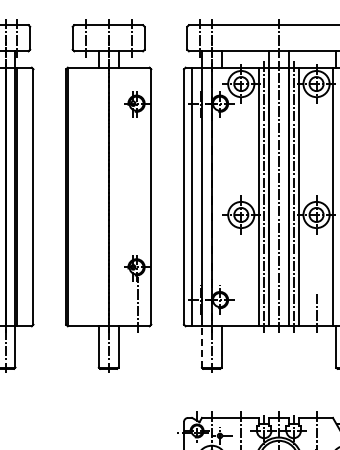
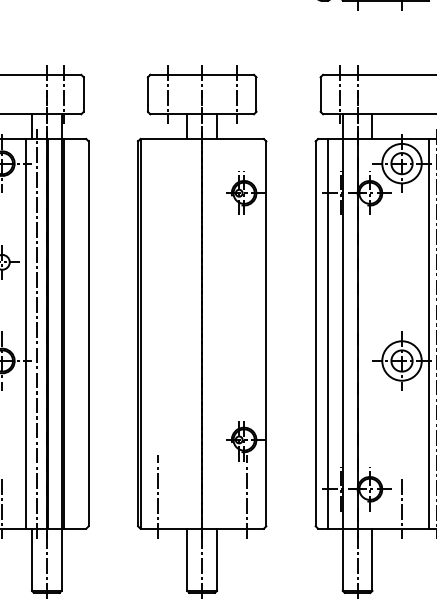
line: (79, 304) -> (158, 495), added
line: (241, 312) -> (402, 507), added
line: (202, 346) -> (343, 559), dashed -> solid

